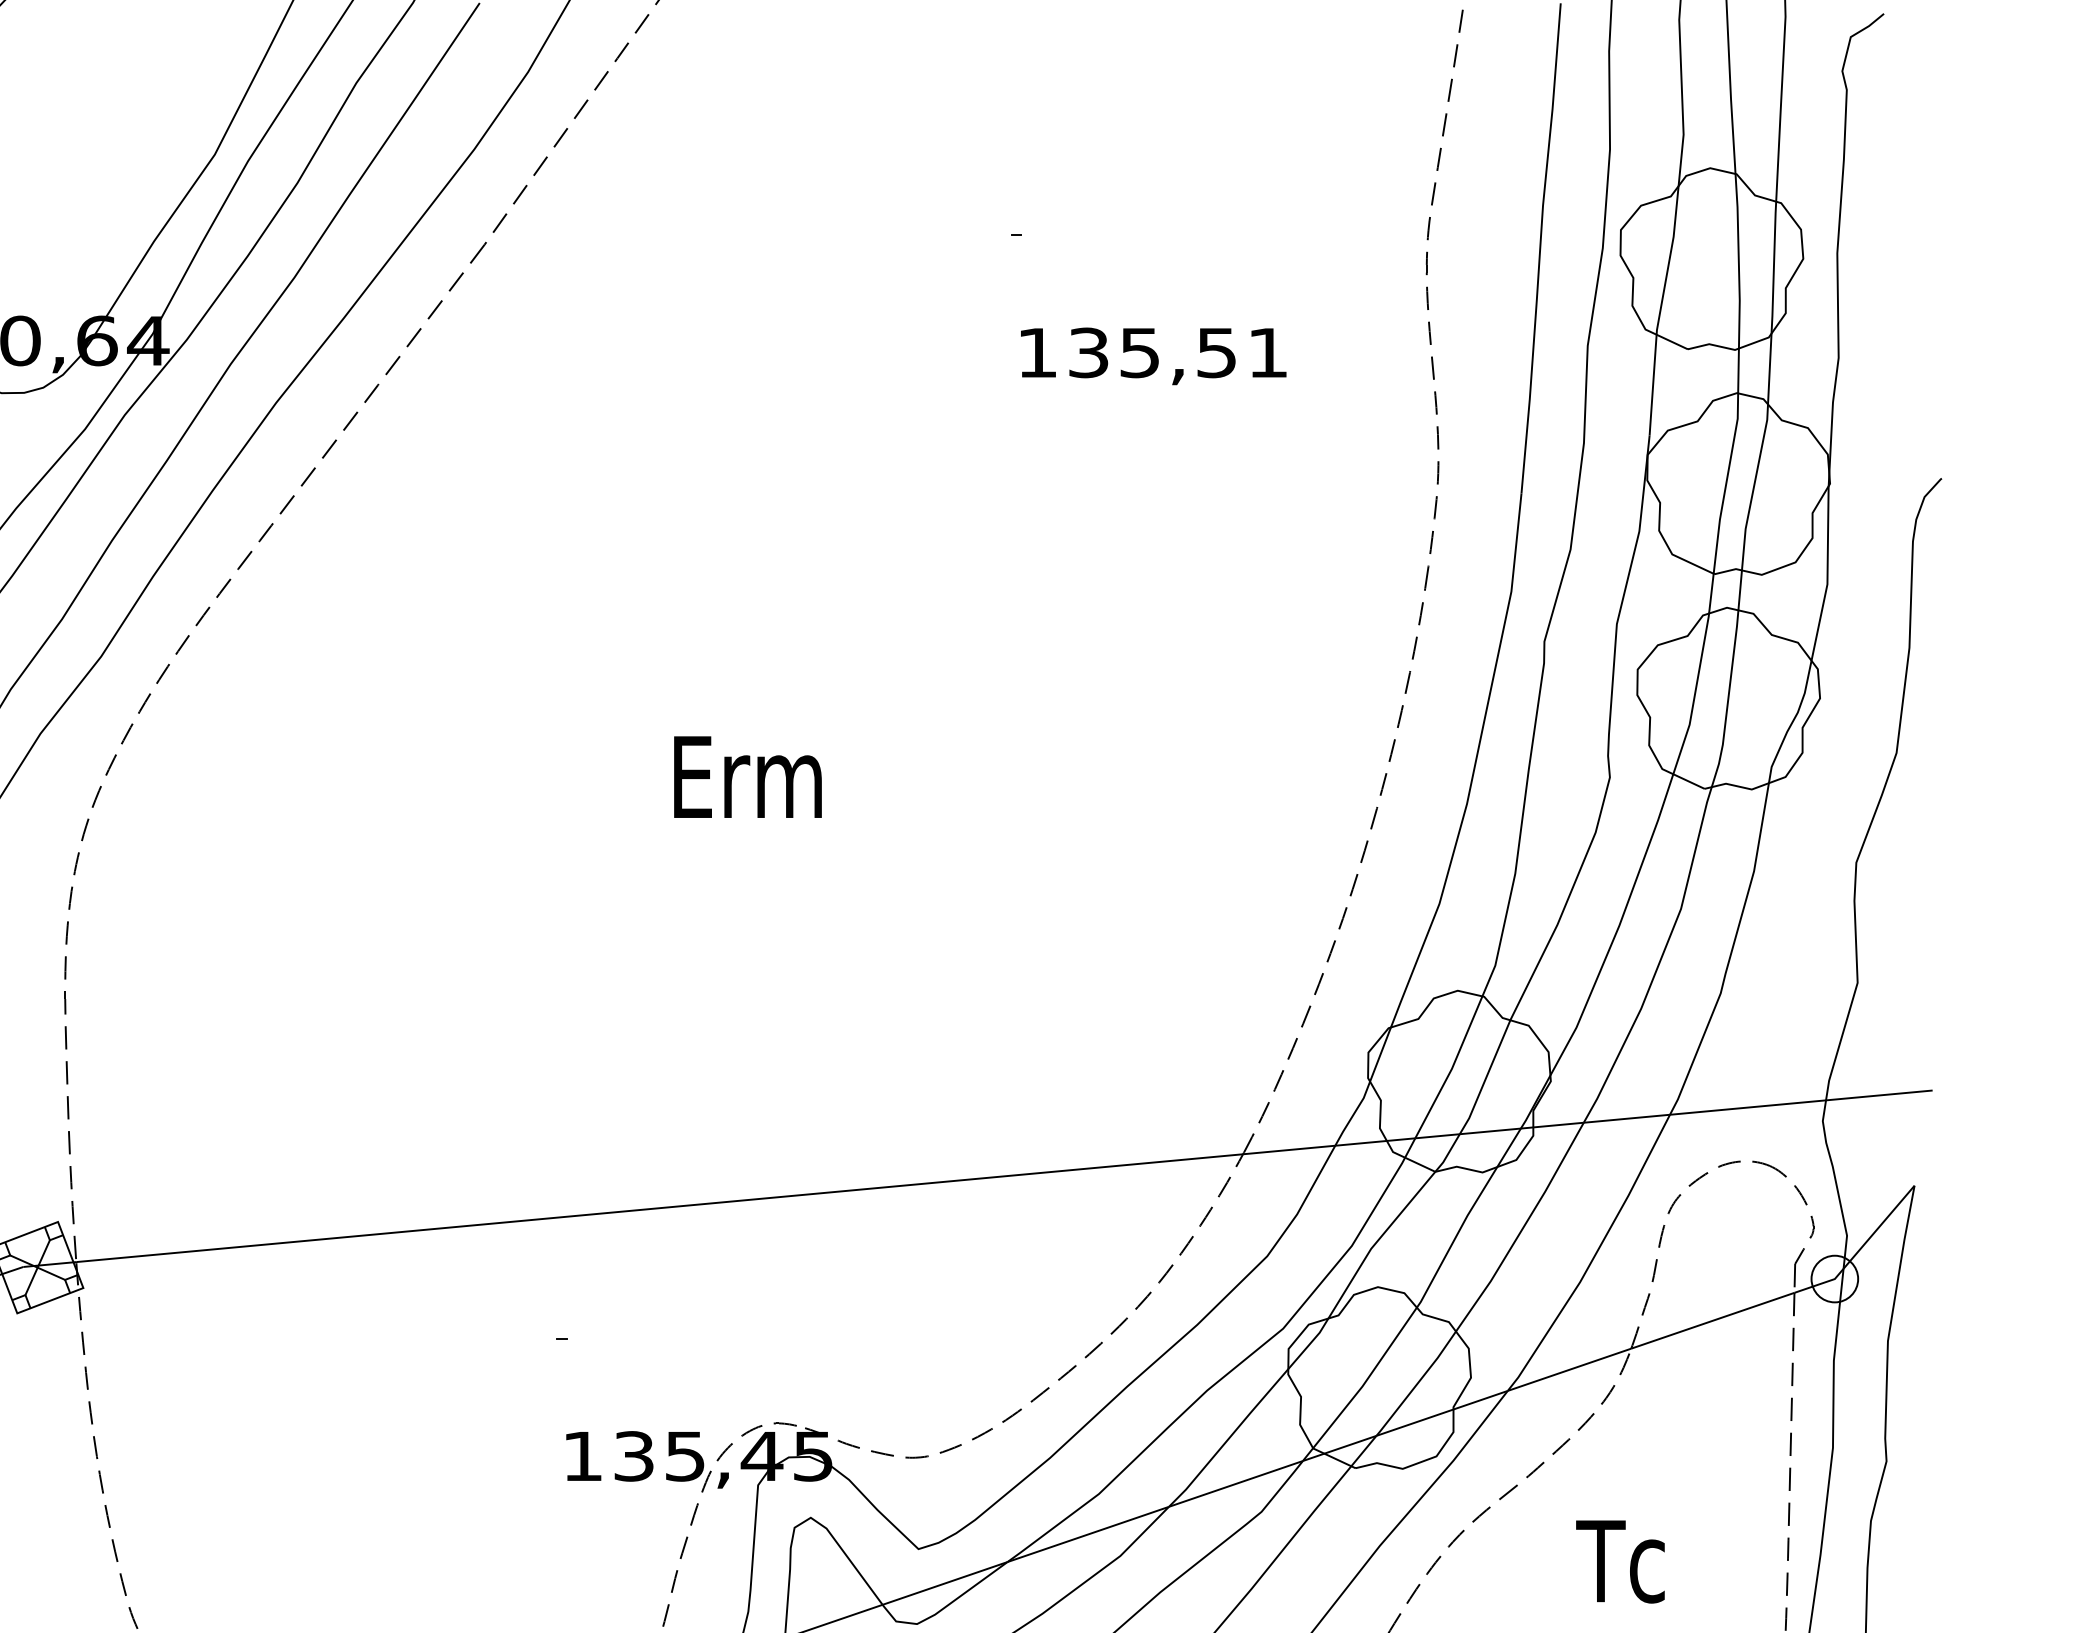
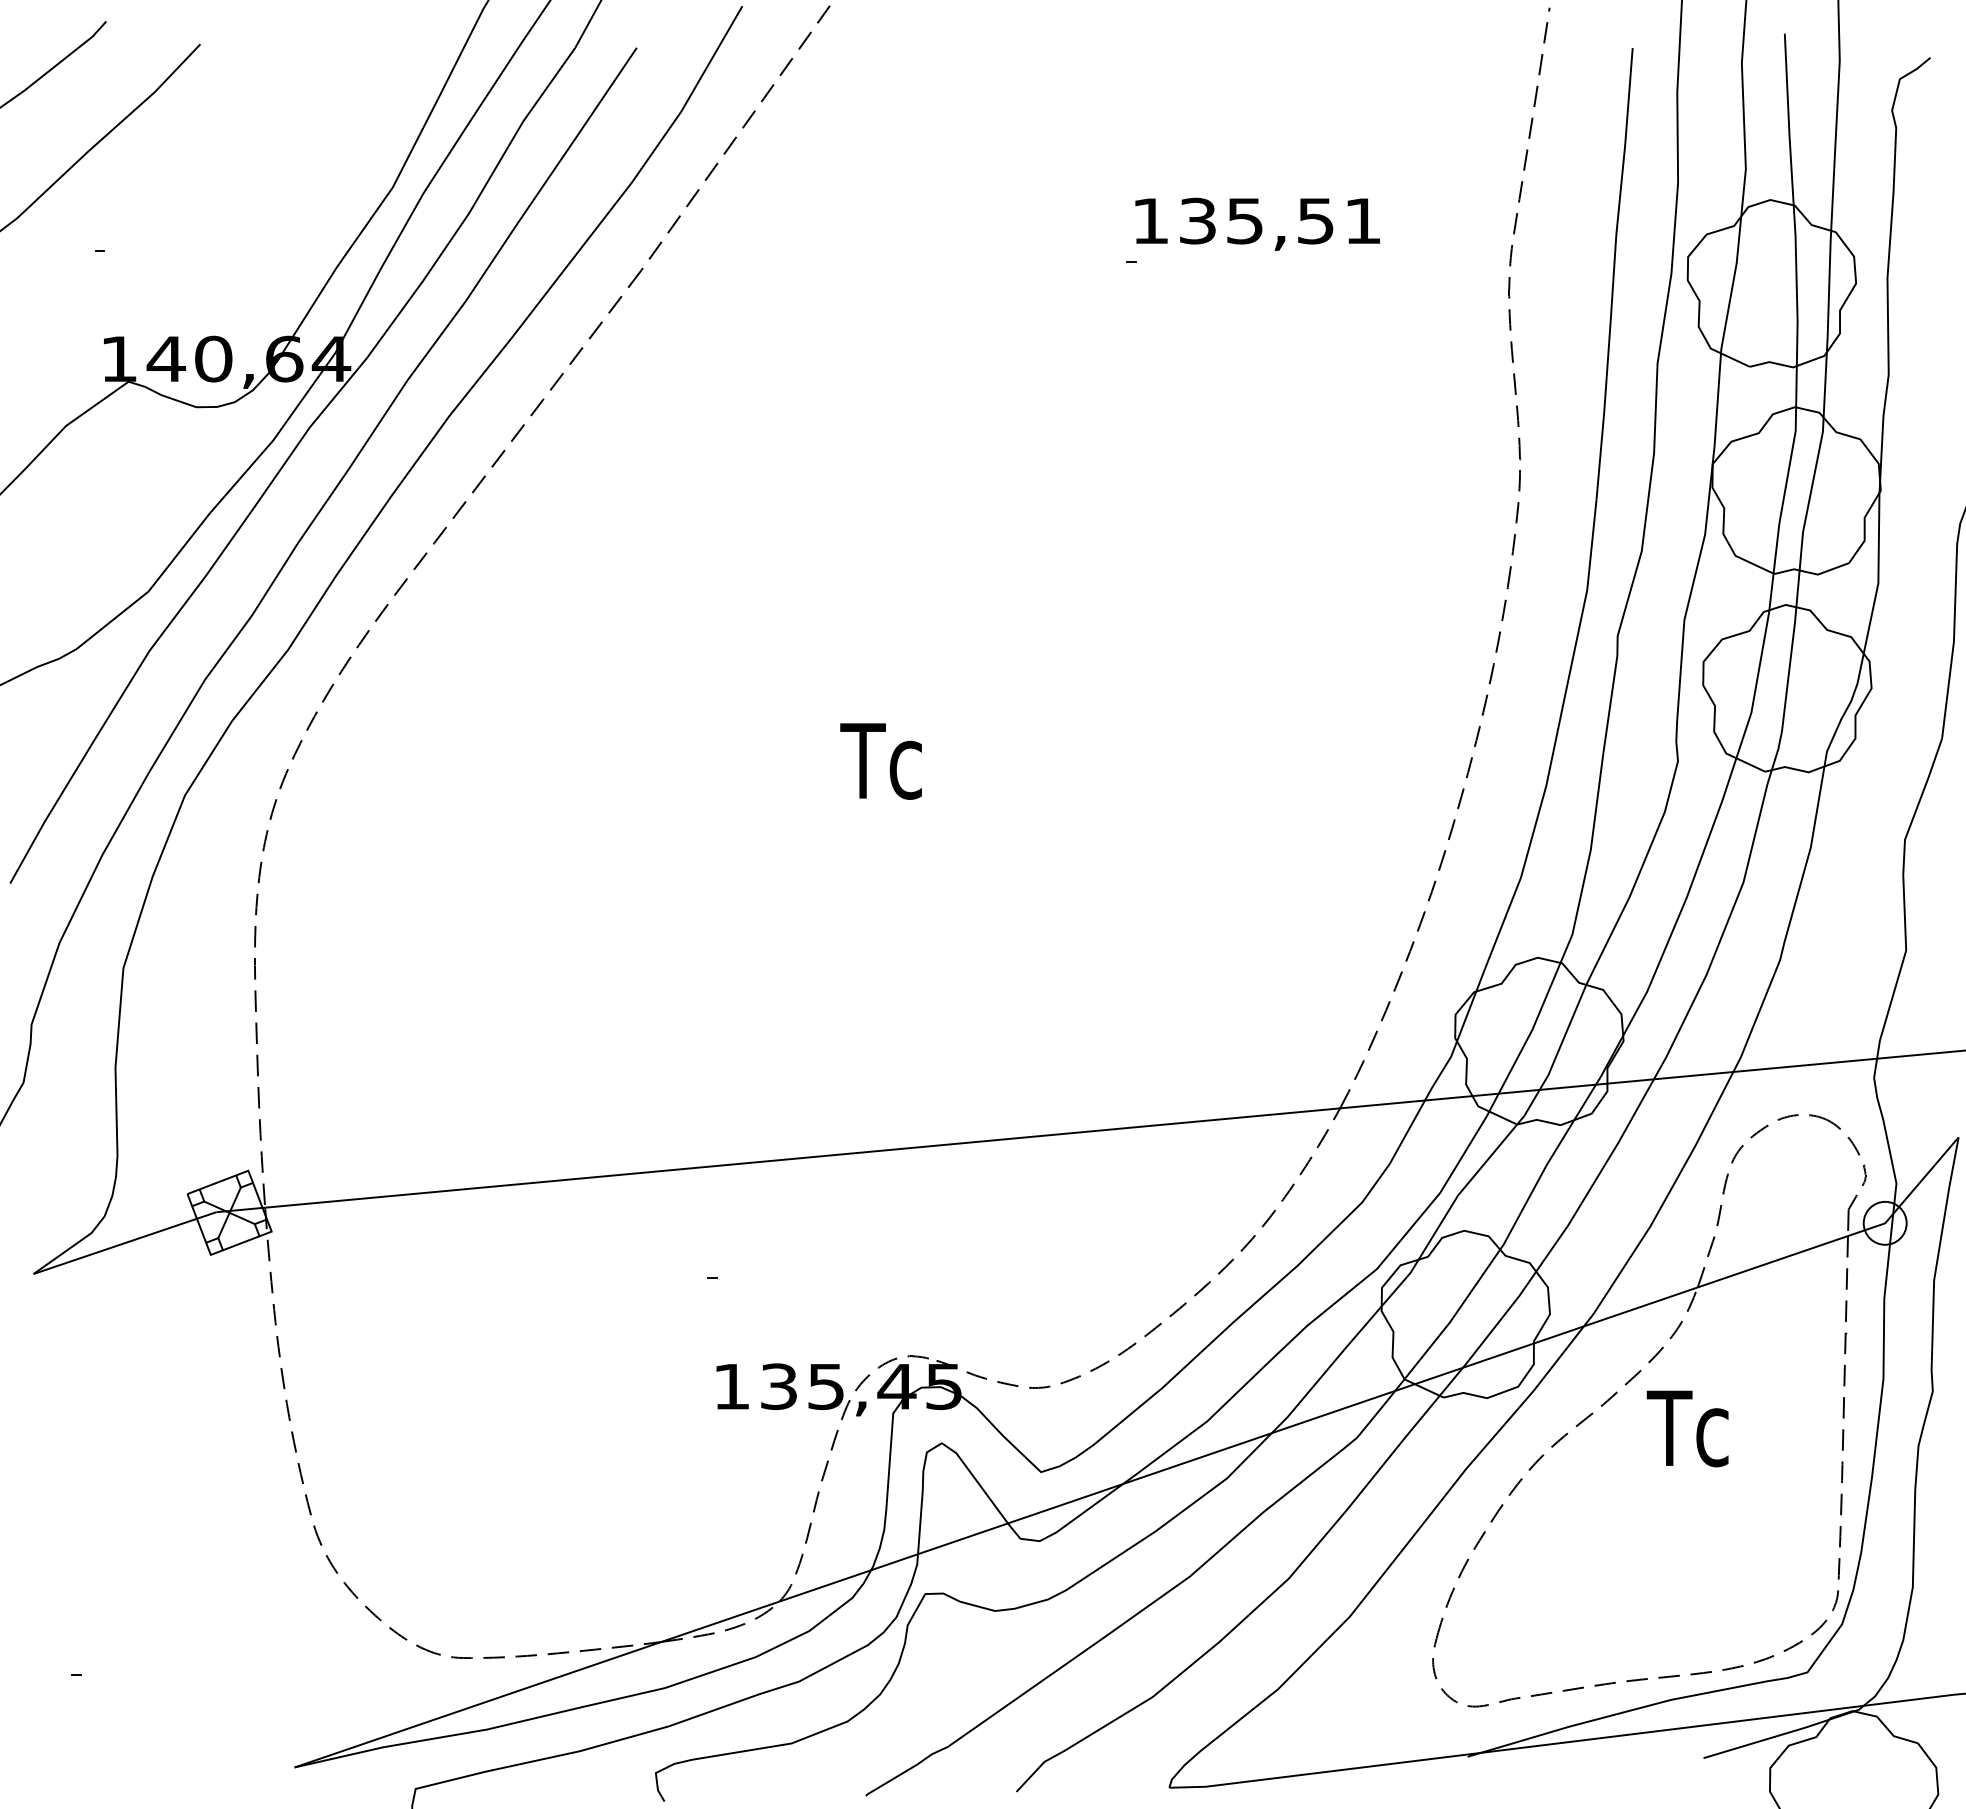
text: (1153, 355) -> (1257, 223), moved
text: (747, 777) -> (883, 761), Erm -> Tc
text: (1620, 1561) -> (1687, 1428), moved

